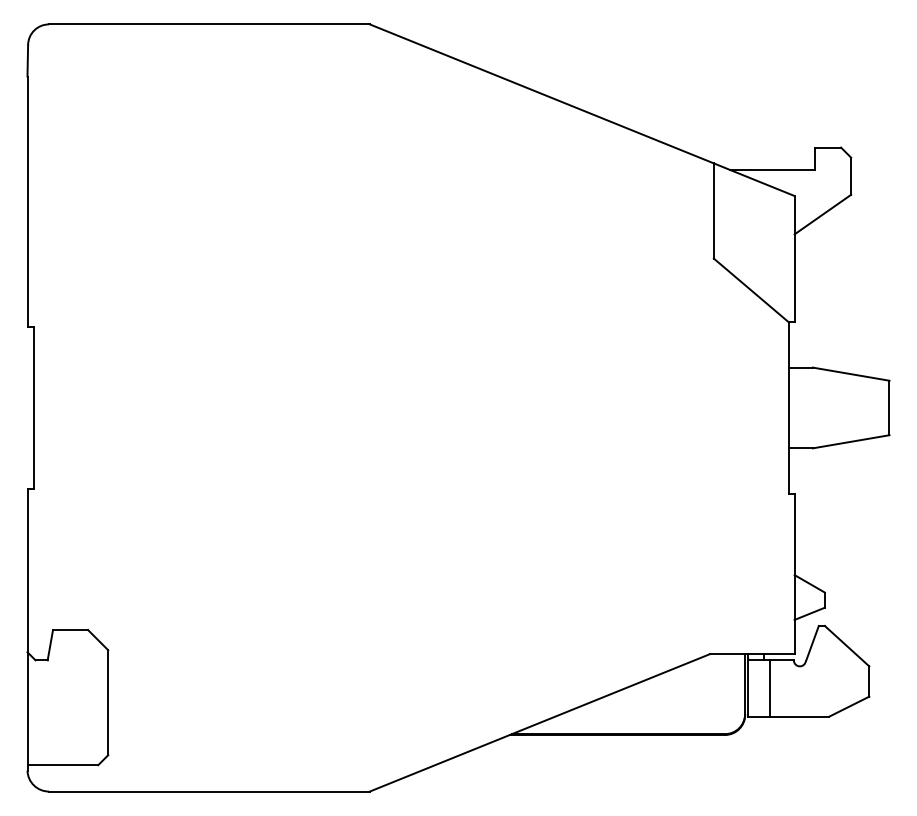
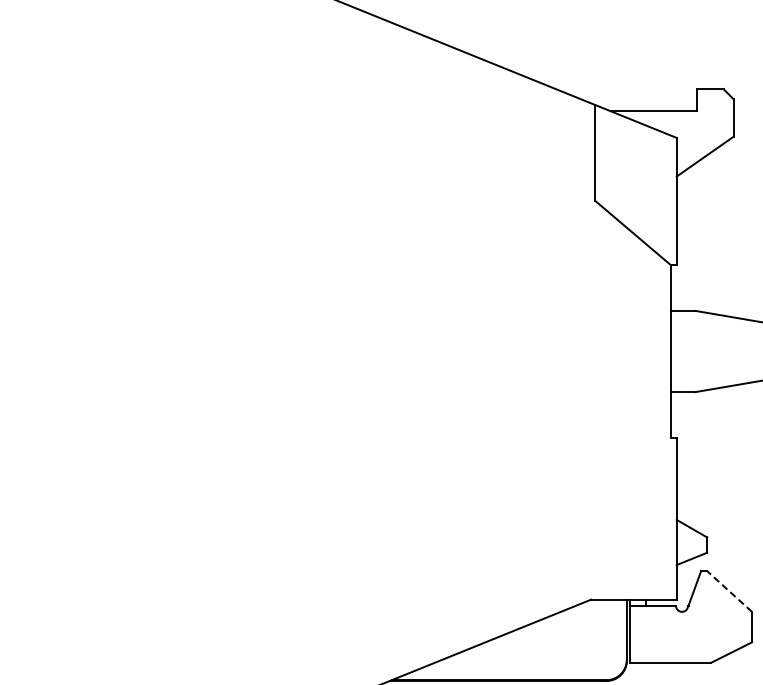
line: (846, 645) -> (729, 590), solid -> dashed
line: (770, 688) -> (652, 634), removed

